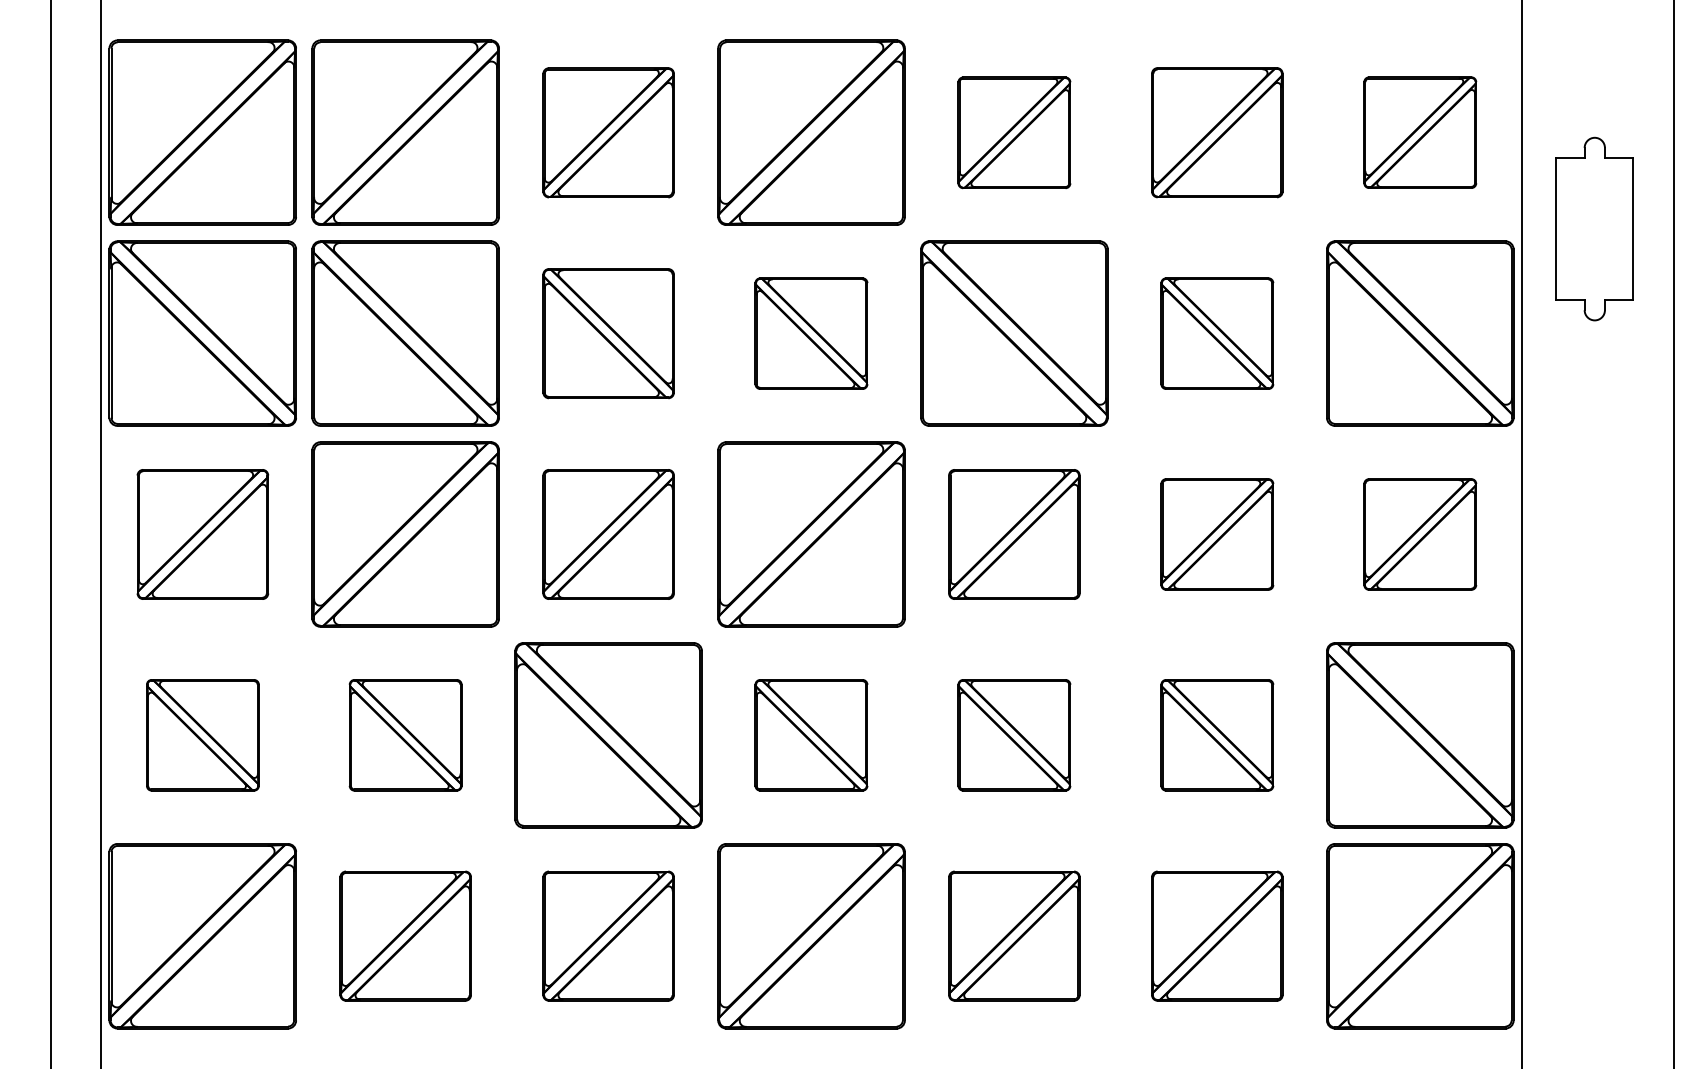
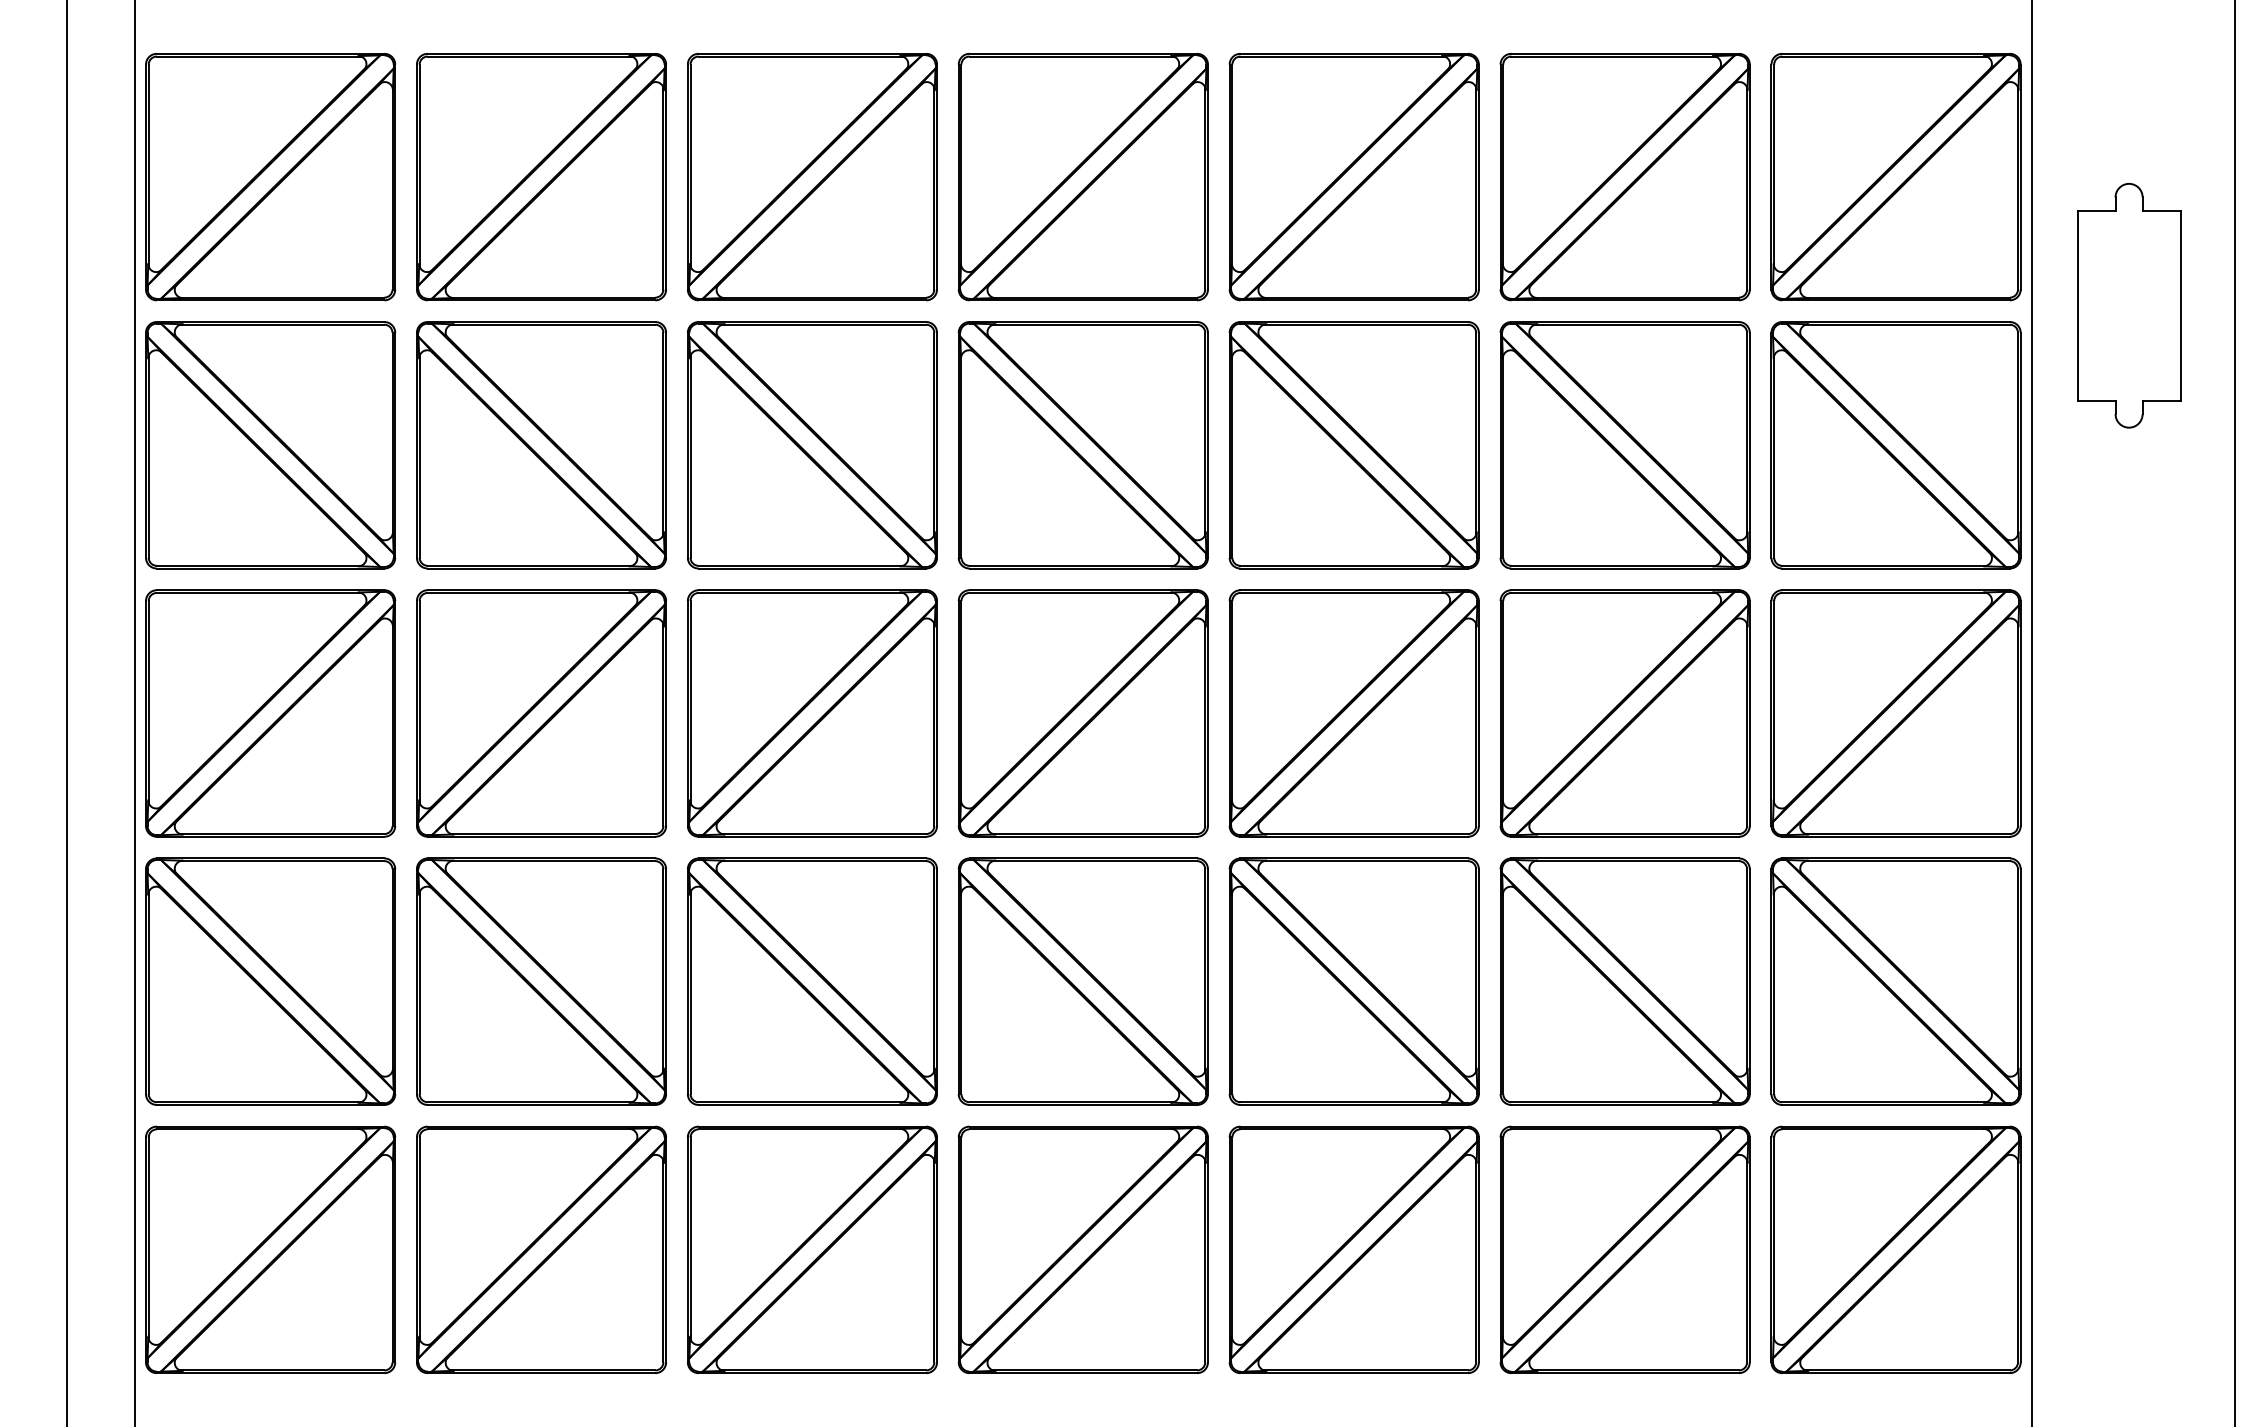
part: (1216, 132) -> (1624, 176), size x1.43
part: (1419, 132) -> (1895, 176), size x1.67
part: (608, 133) -> (812, 177), size x1.43
part: (1013, 133) -> (1353, 177), size x1.67
part: (608, 333) -> (812, 445), size x1.43
part: (810, 333) -> (1082, 445), size x1.67
part: (1216, 333) -> (1624, 445), size x1.67
part: (202, 534) -> (270, 713), size x1.43
part: (608, 534) -> (812, 713), size x1.43
part: (1013, 534) -> (1353, 713), size x1.43
part: (1216, 534) -> (1624, 713), size x1.67
part: (1419, 534) -> (1895, 713), size x1.67
part: (202, 735) -> (270, 981), size x1.67
part: (405, 735) -> (541, 981), size x1.67
part: (810, 735) -> (1082, 981), size x1.67
part: (1013, 735) -> (1353, 981), size x1.67
part: (1216, 735) -> (1624, 981), size x1.67
part: (405, 935) -> (541, 1249), size x1.43
part: (608, 935) -> (812, 1249), size x1.43
part: (1013, 935) -> (1353, 1249), size x1.43
part: (1216, 935) -> (1624, 1249), size x1.43

